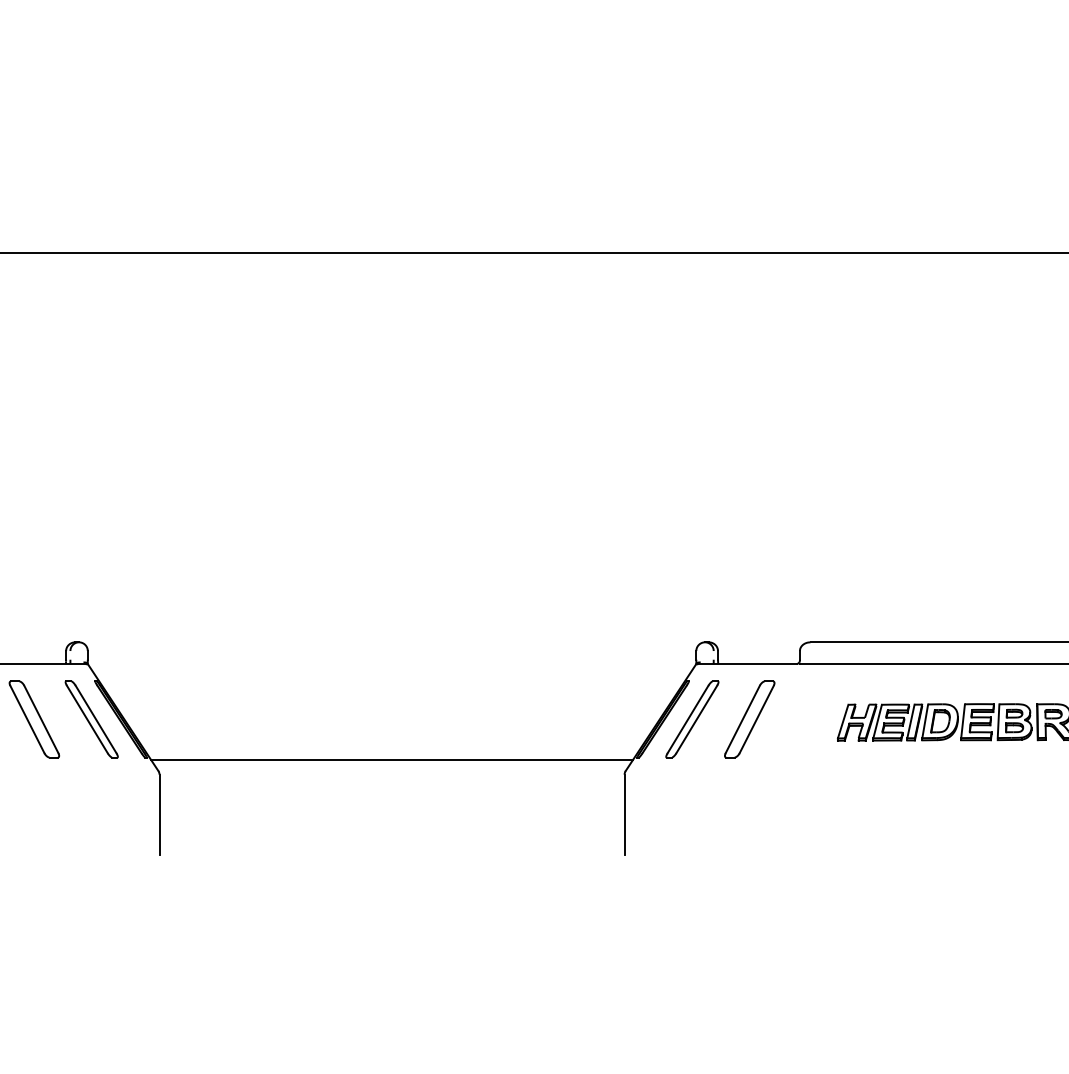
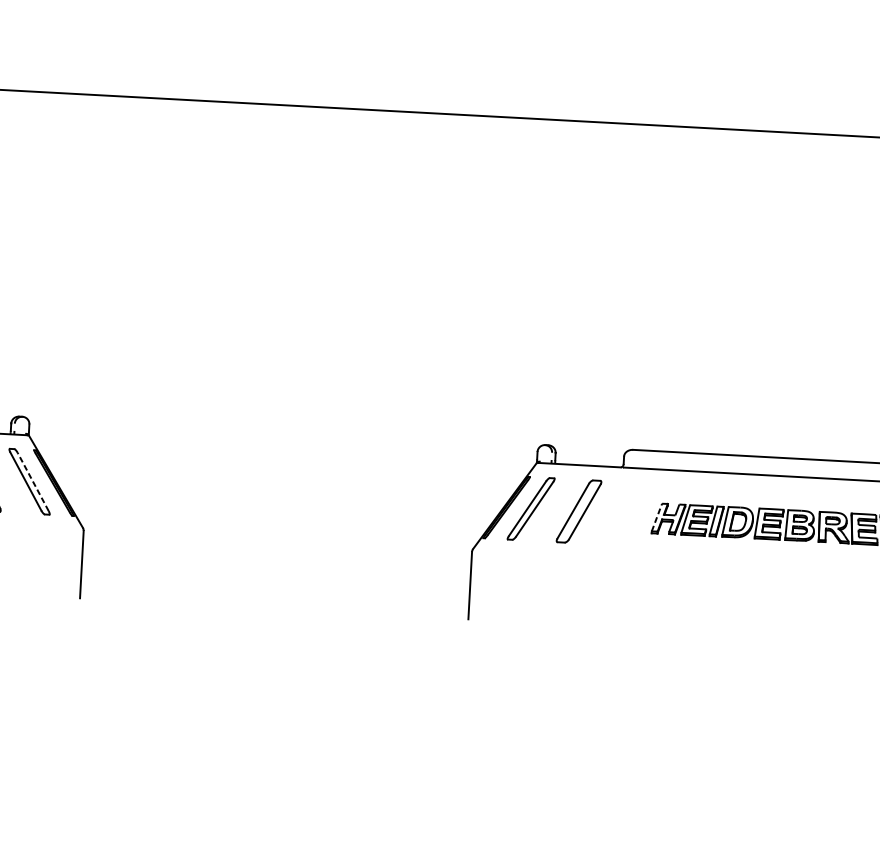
line: (95, 719) -> (32, 481), solid -> dashed
line: (843, 721) -> (657, 517), solid -> dashed
line: (391, 760) -> (278, 529), removed

